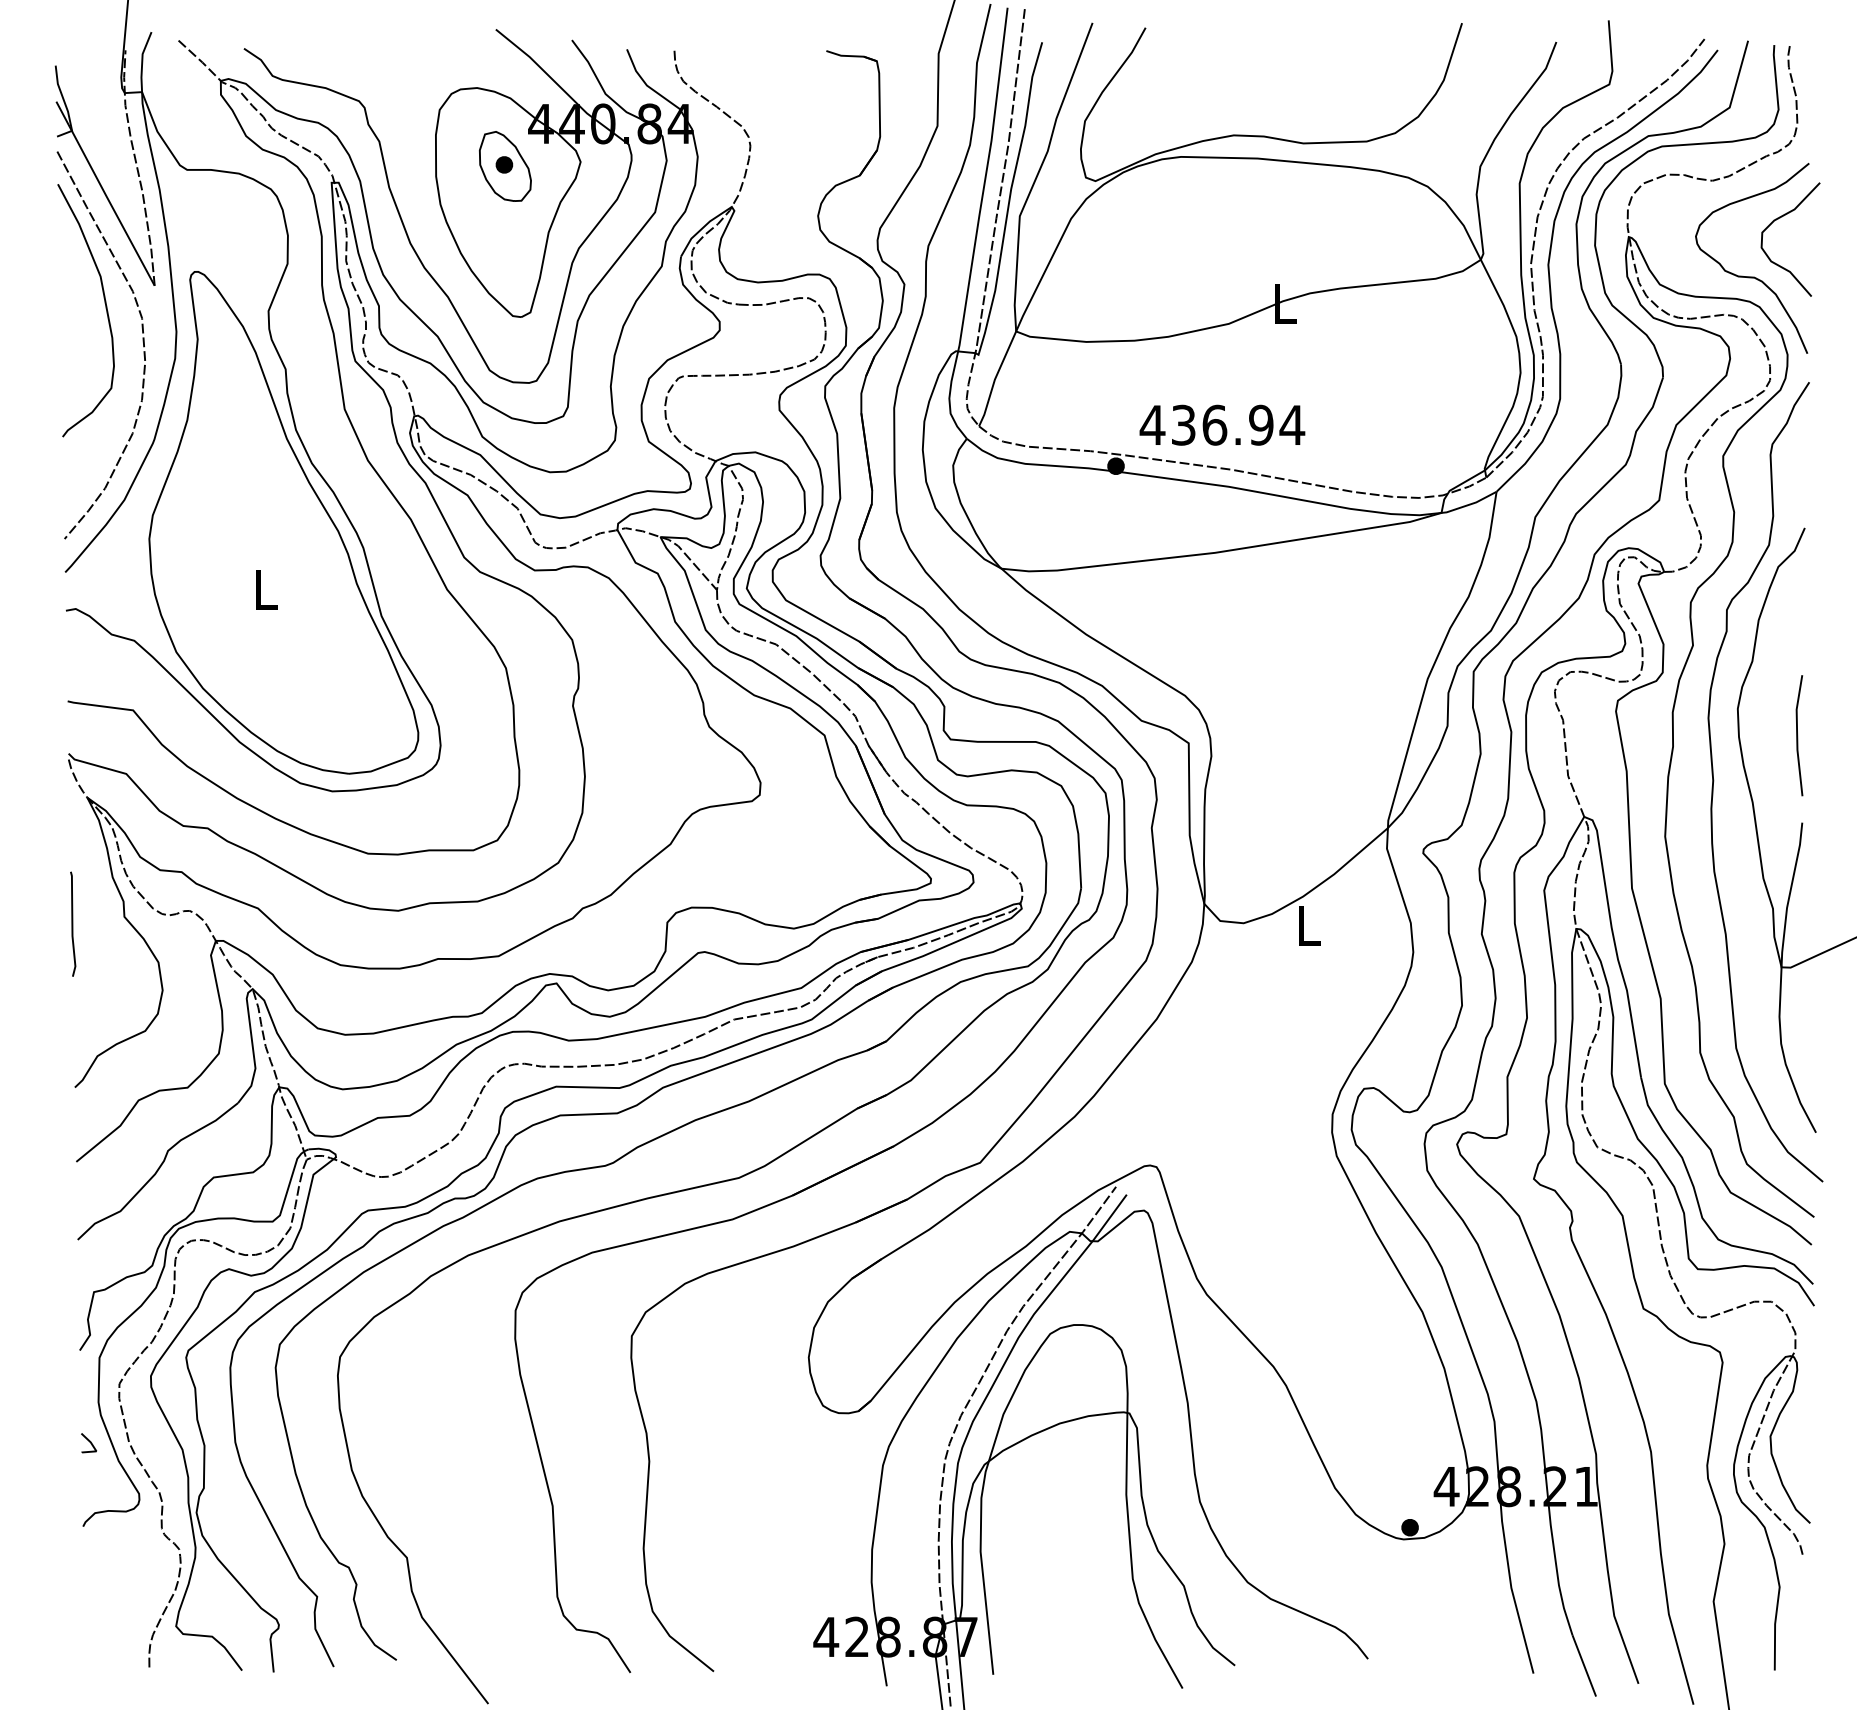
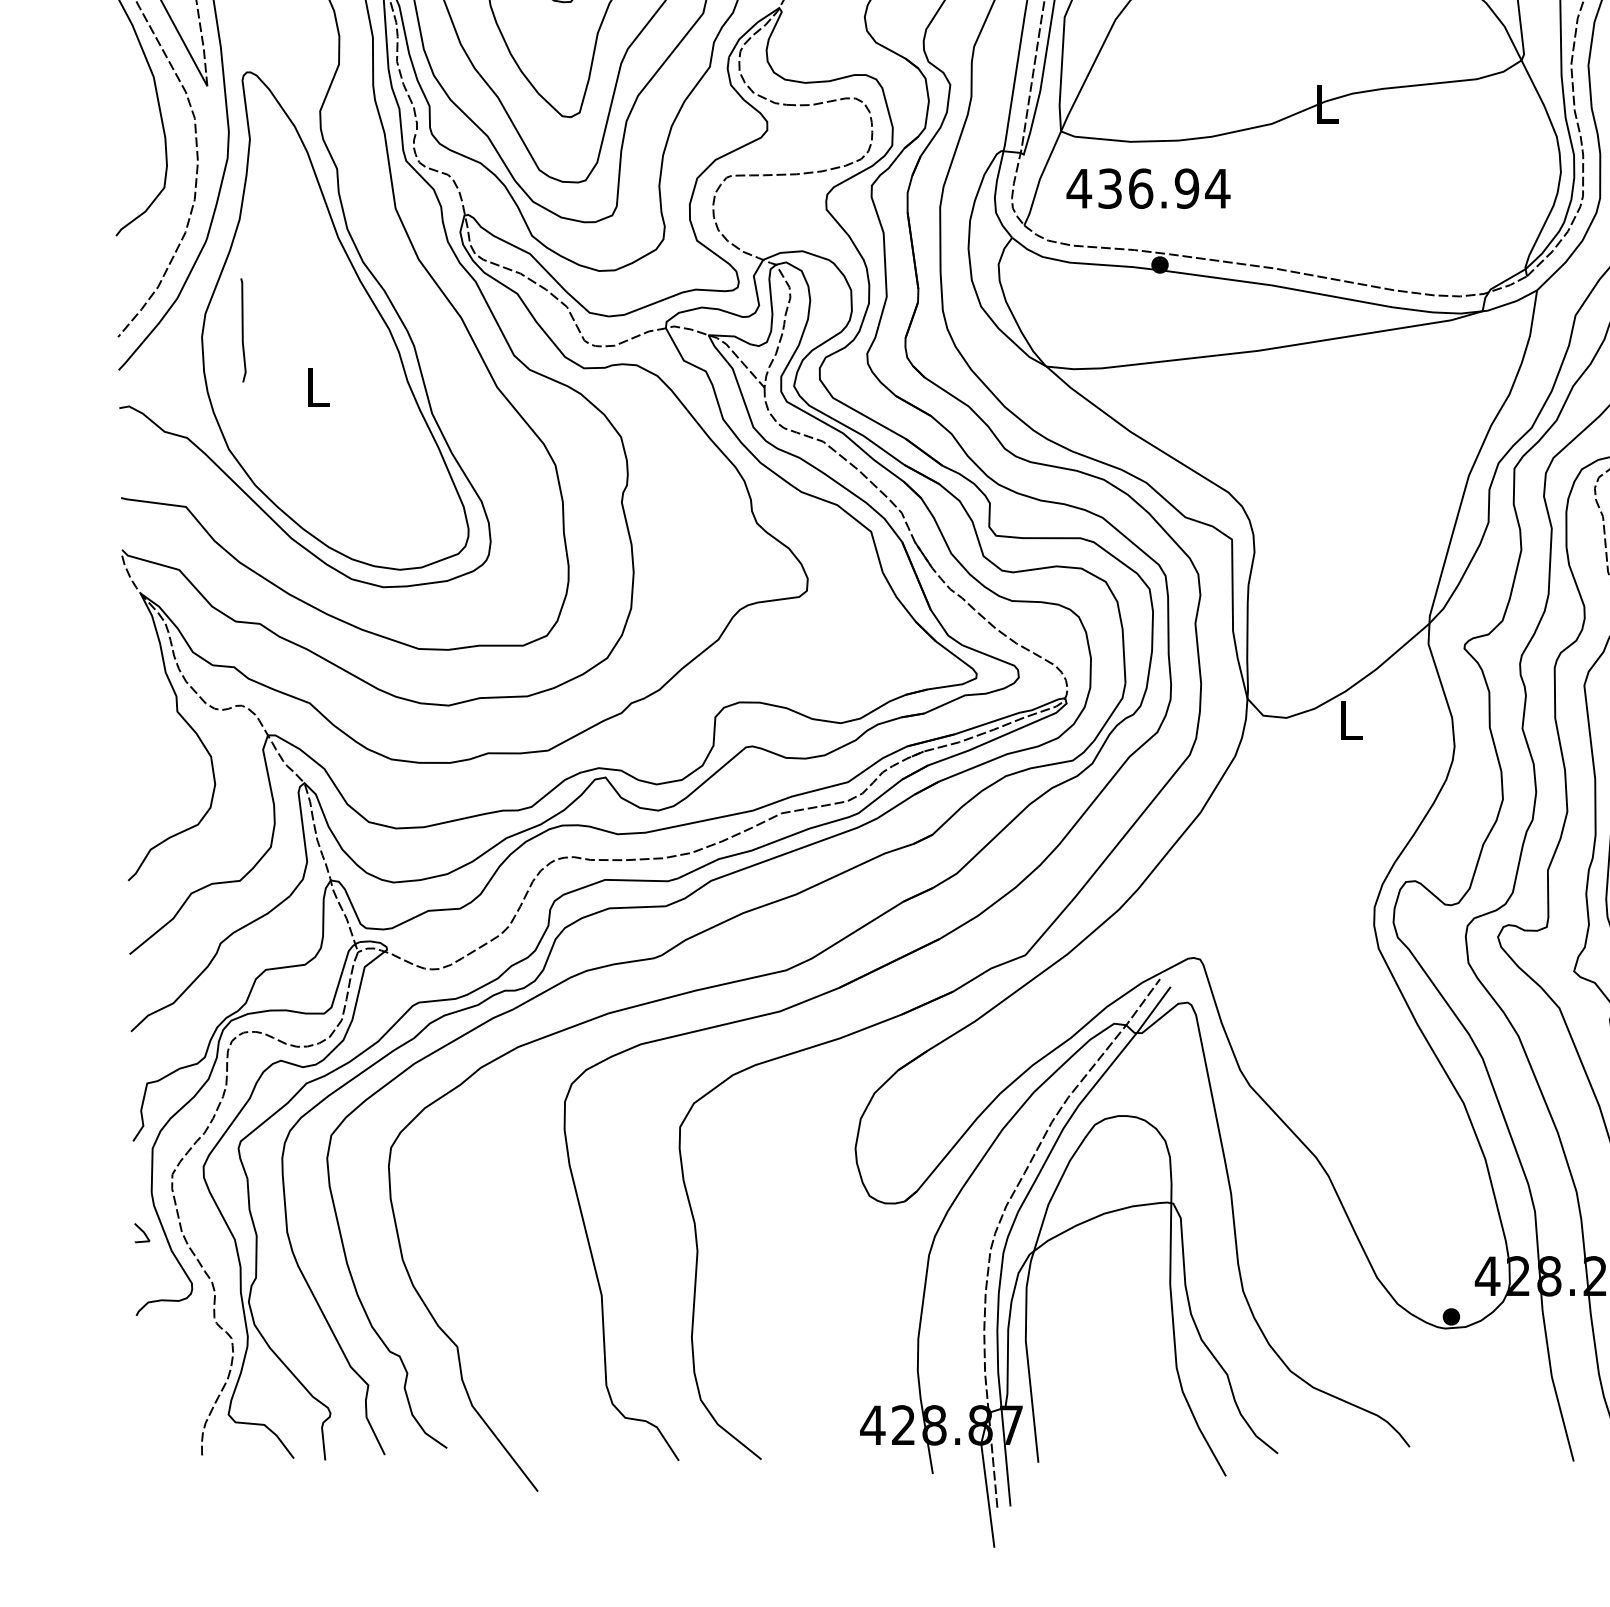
text: (1222, 424) -> (1148, 187), moved
line: (73, 923) -> (243, 329), moved

